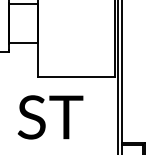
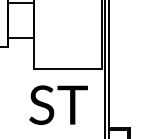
text: (50, 117) -> (58, 105), moved

